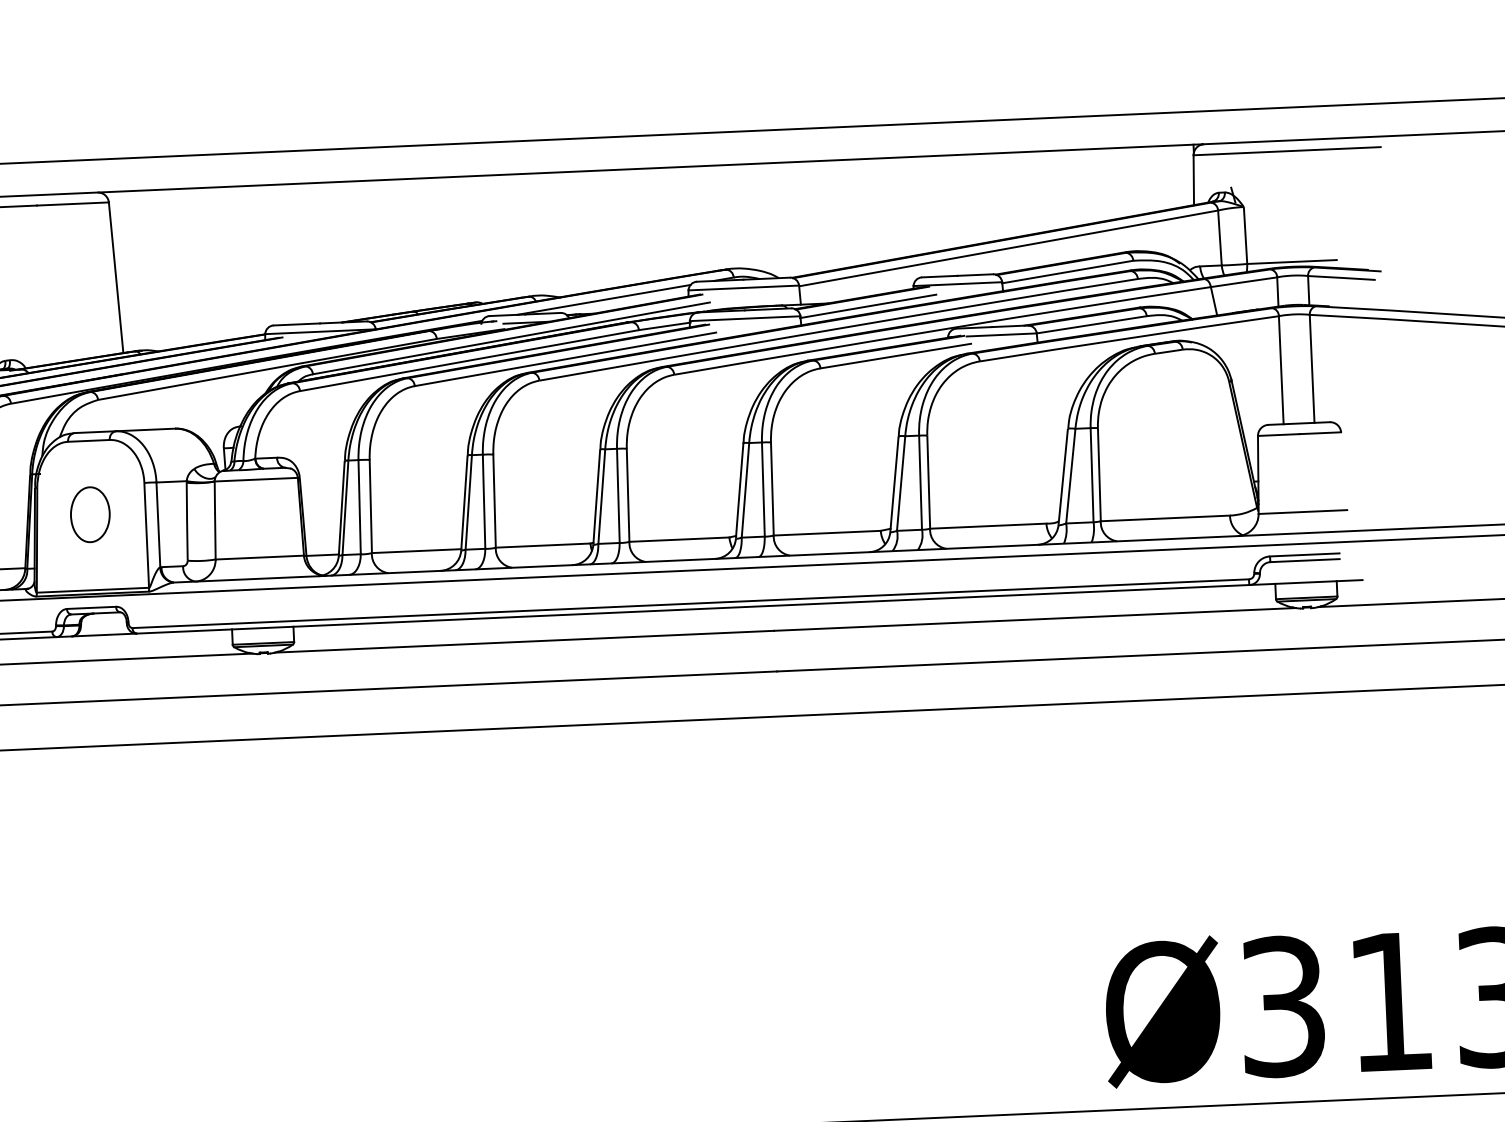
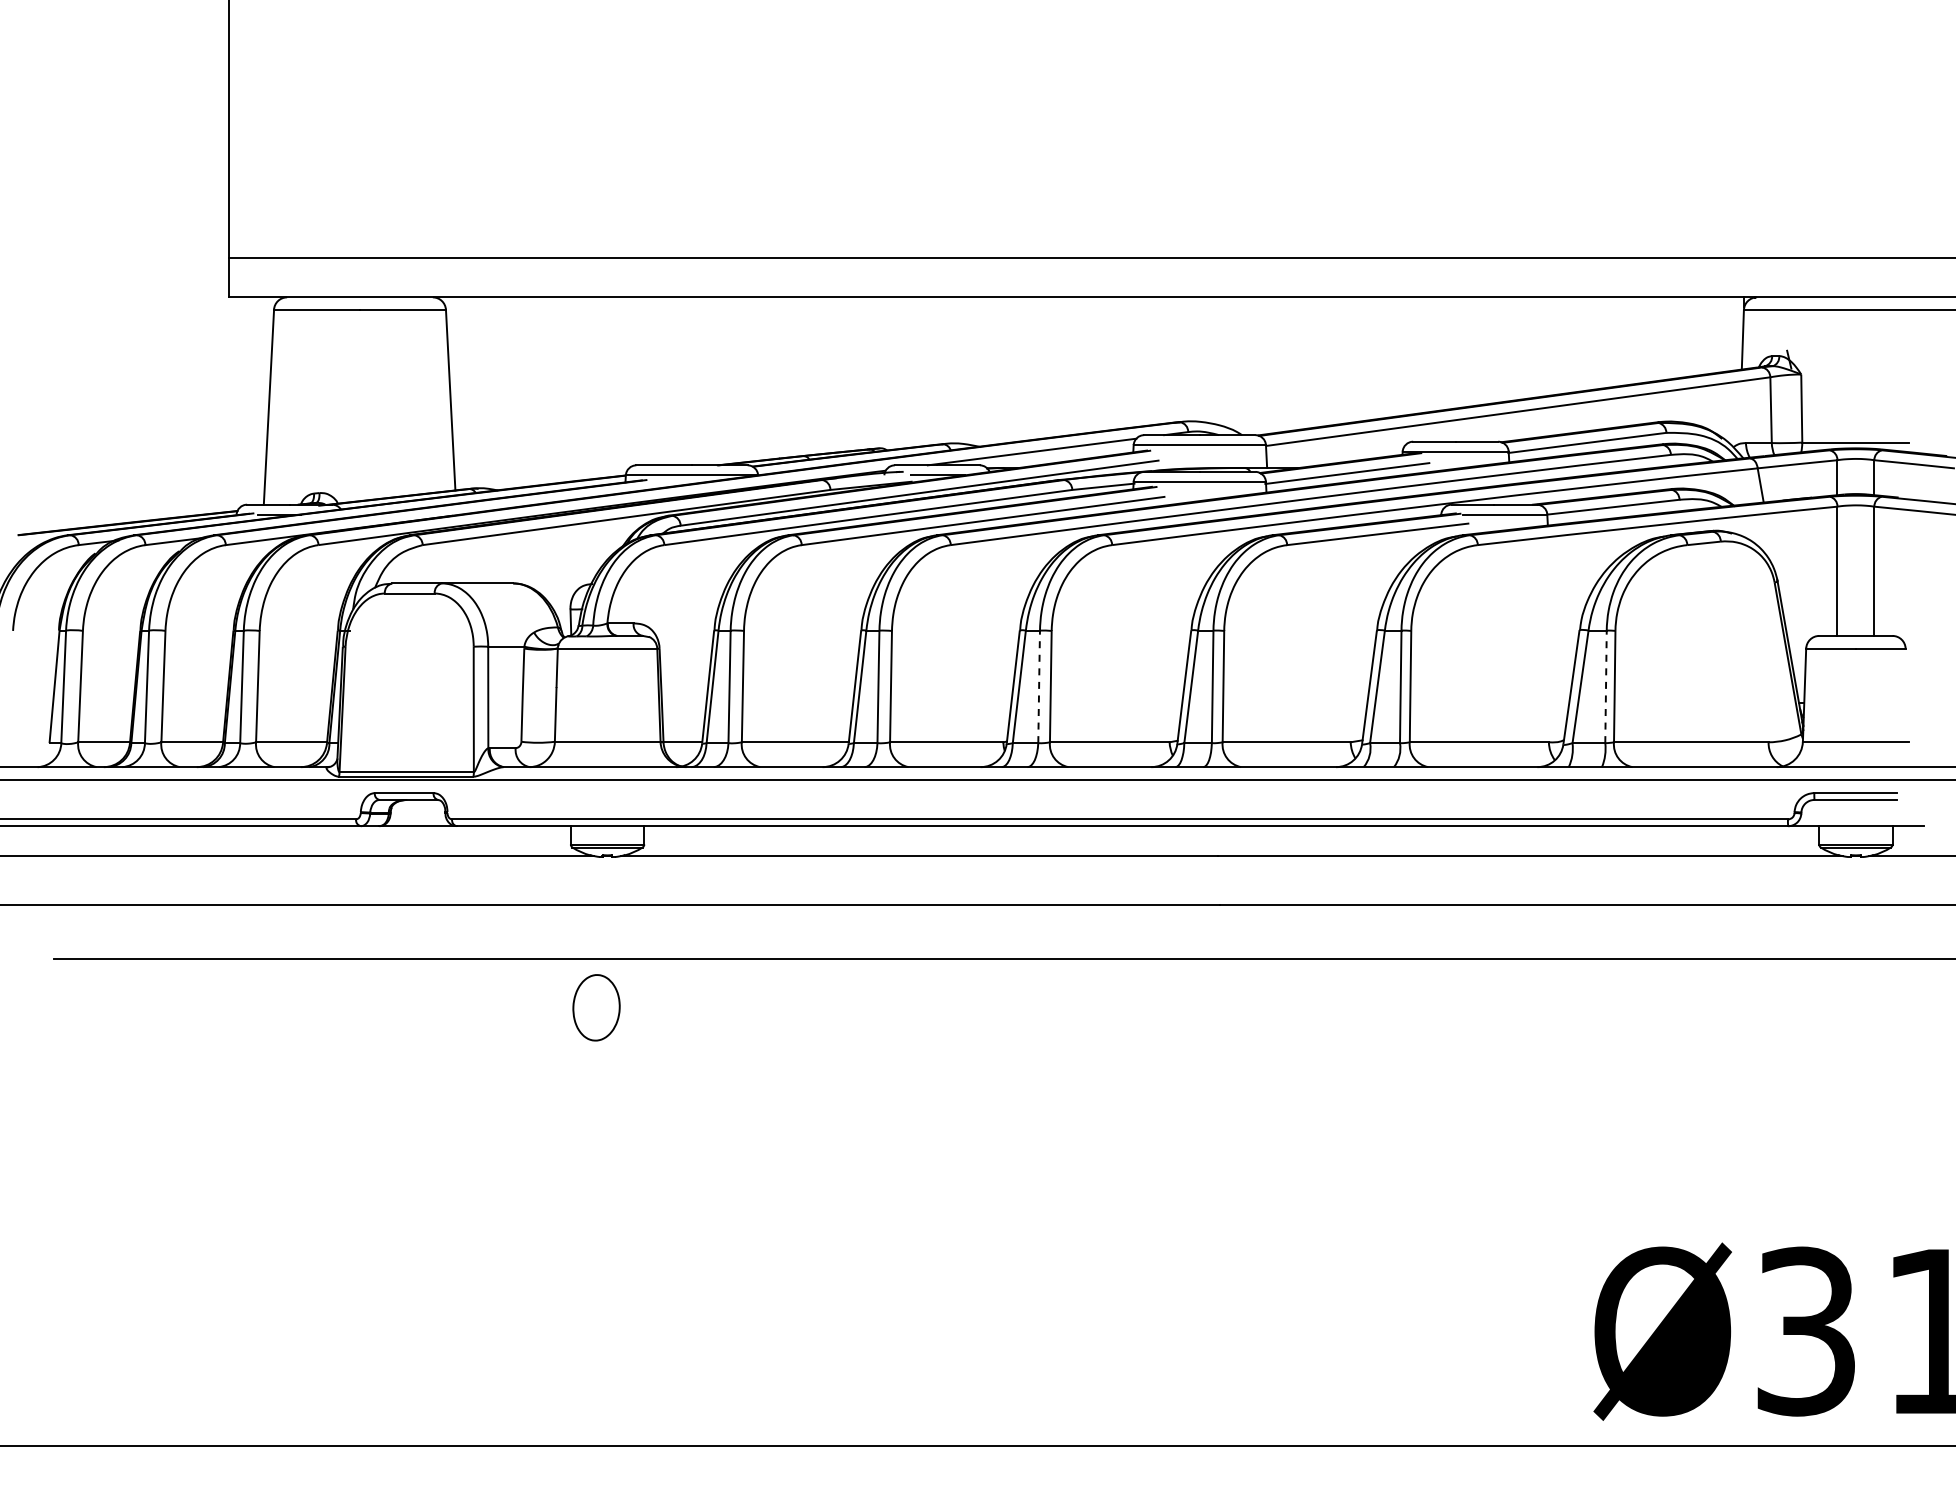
line: (1092, 474) -> (1606, 685), solid -> dashed
line: (618, 494) -> (1039, 685), solid -> dashed
part: (90, 514) -> (596, 1007), moved

